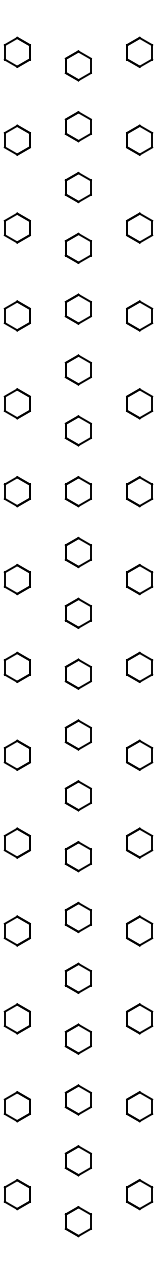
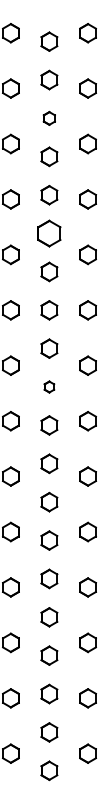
part: (78, 187) -> (49, 118), size x0.7
part: (78, 369) -> (49, 233), size x1.4
part: (78, 612) -> (49, 386), size x0.6

